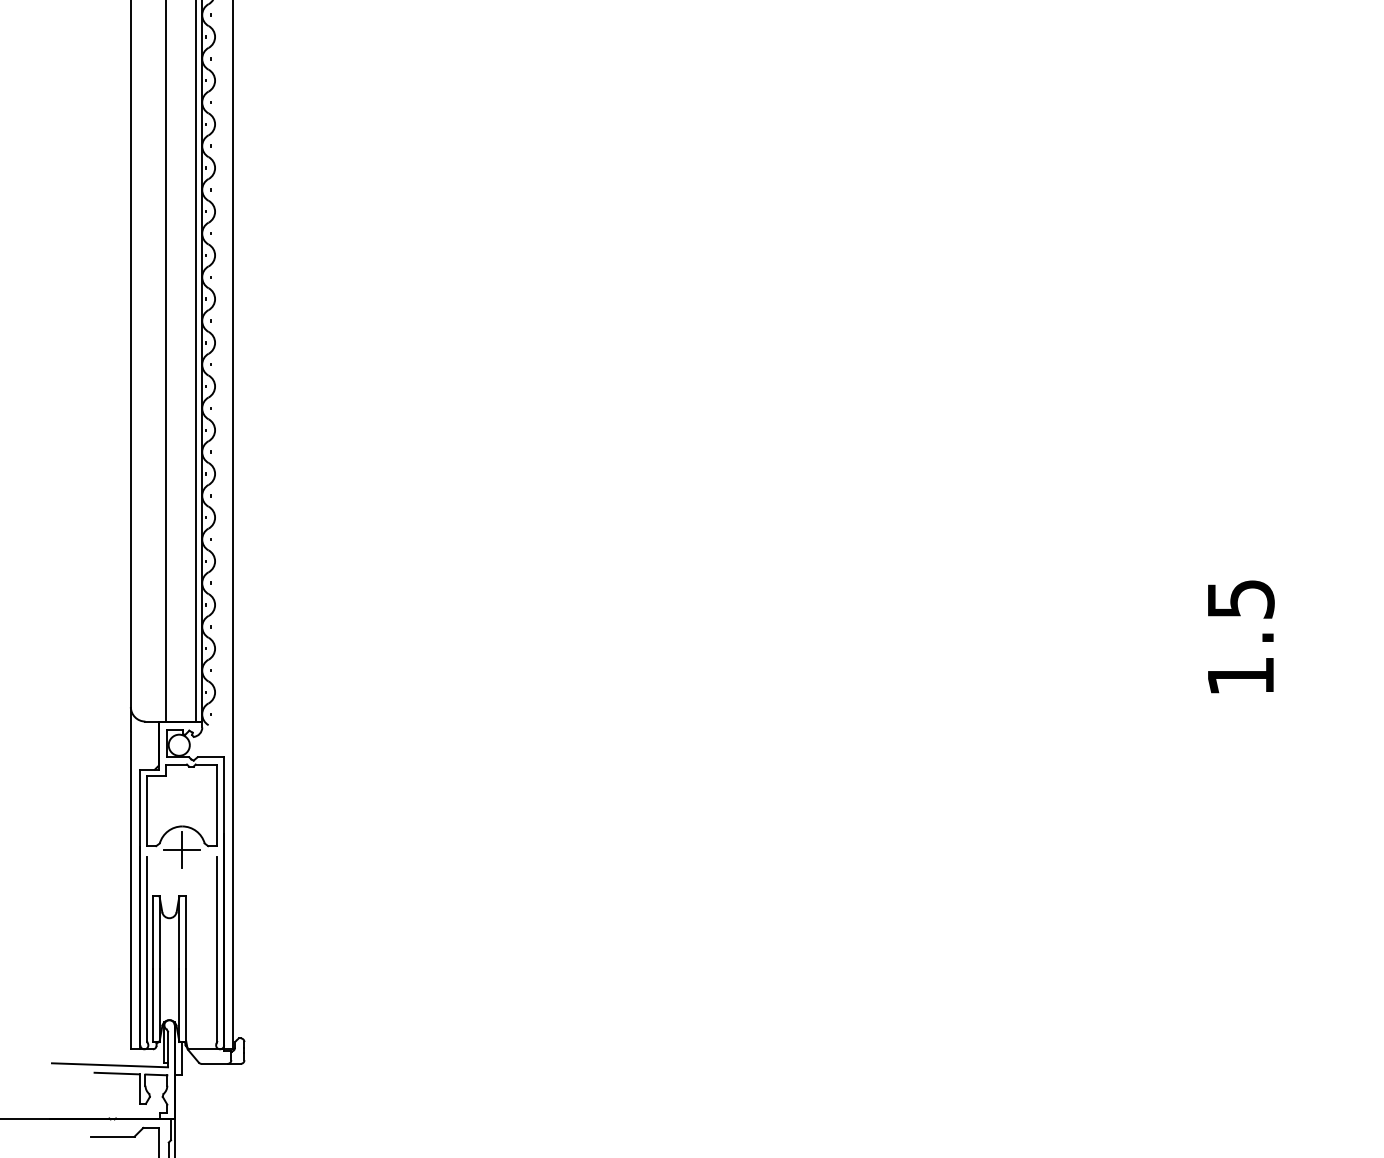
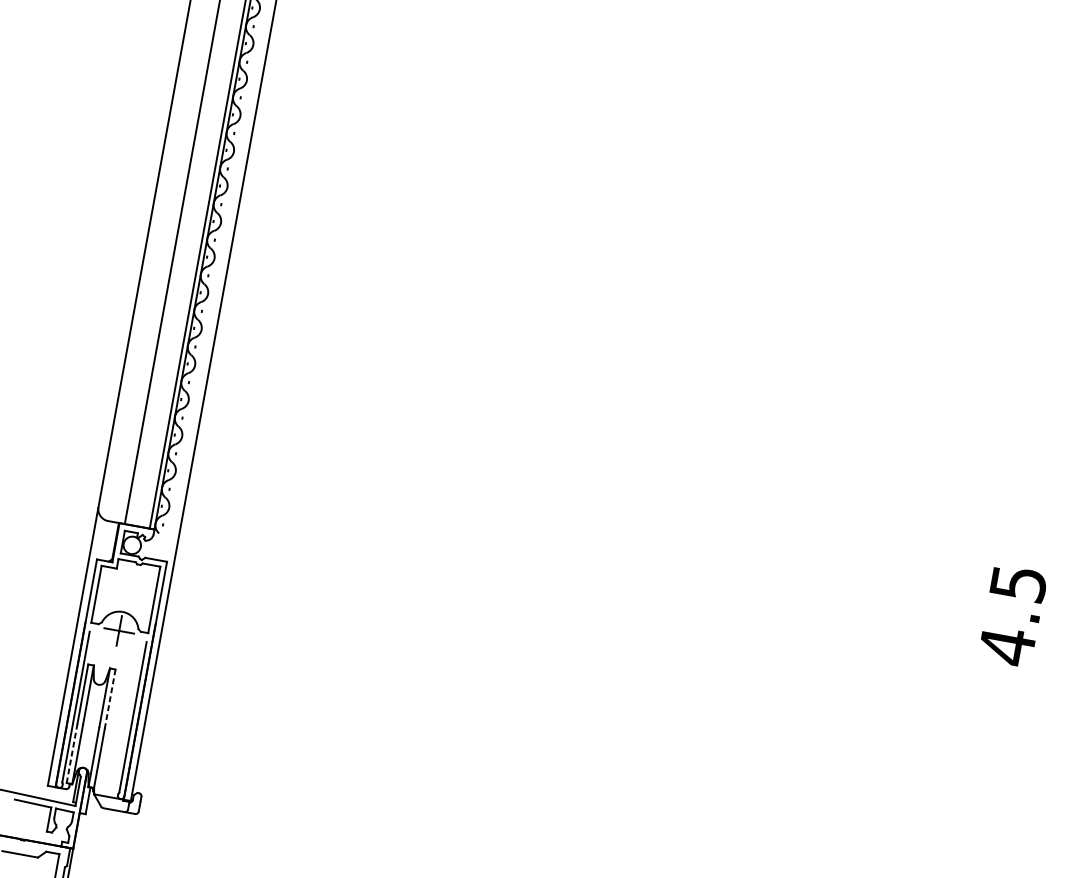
text: (1240, 676) -> (1006, 646), 1.5 -> 4.5
line: (186, 933) -> (110, 699), solid -> dashed
line: (152, 1006) -> (71, 754), solid -> dashed

